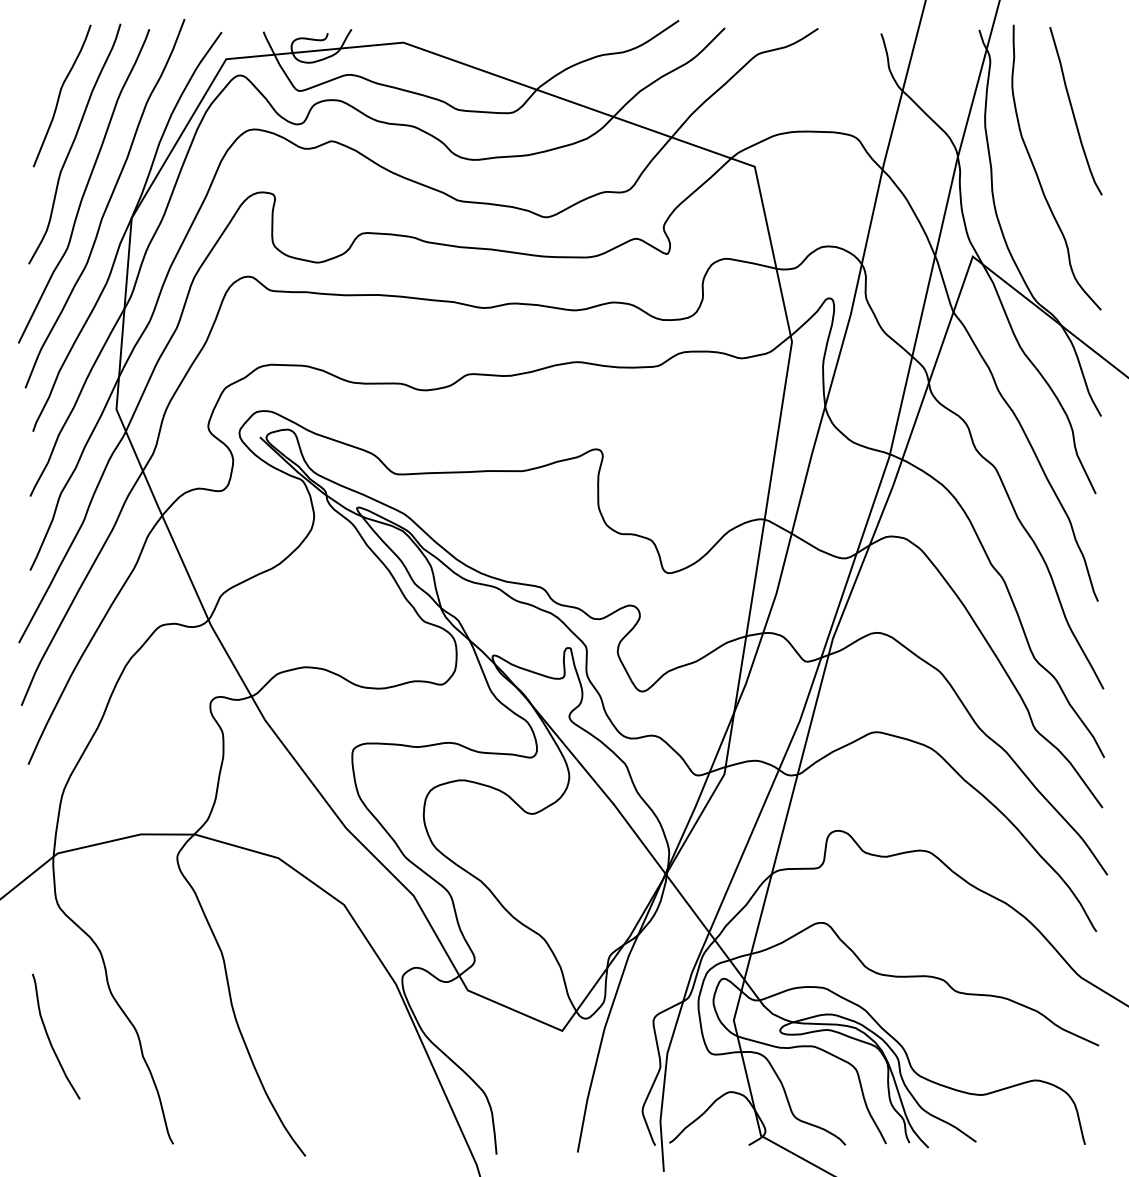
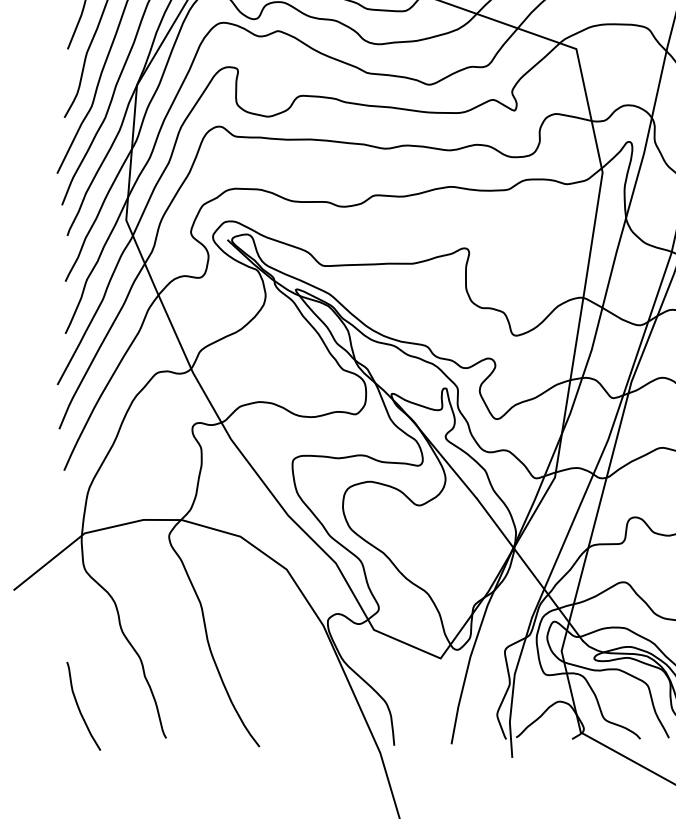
curve: (50, 1039) -> (79, 708), moved

